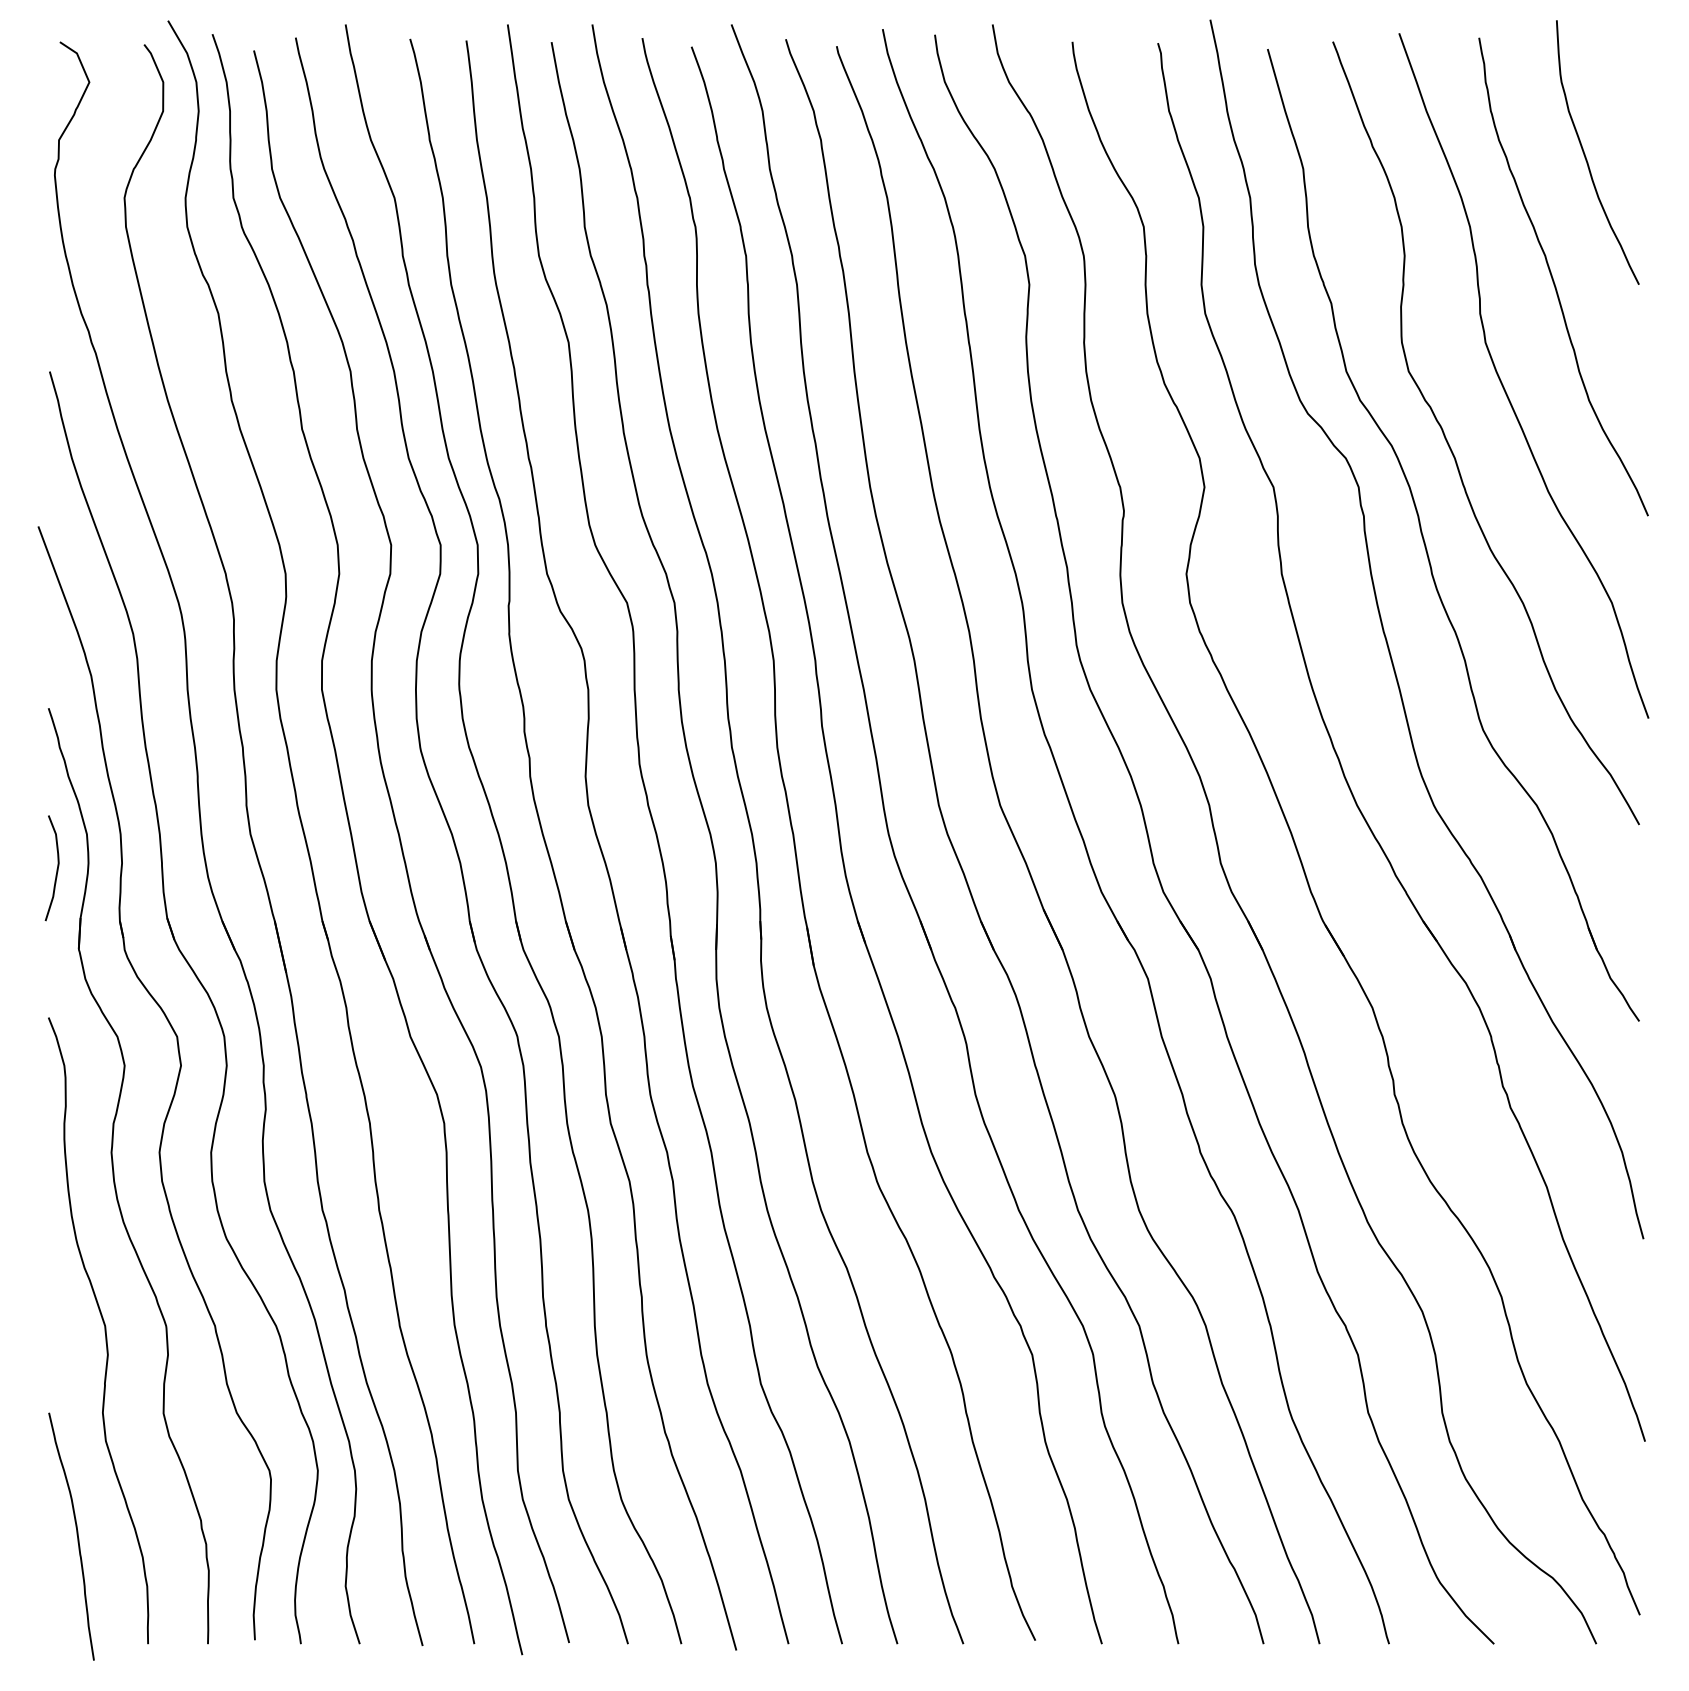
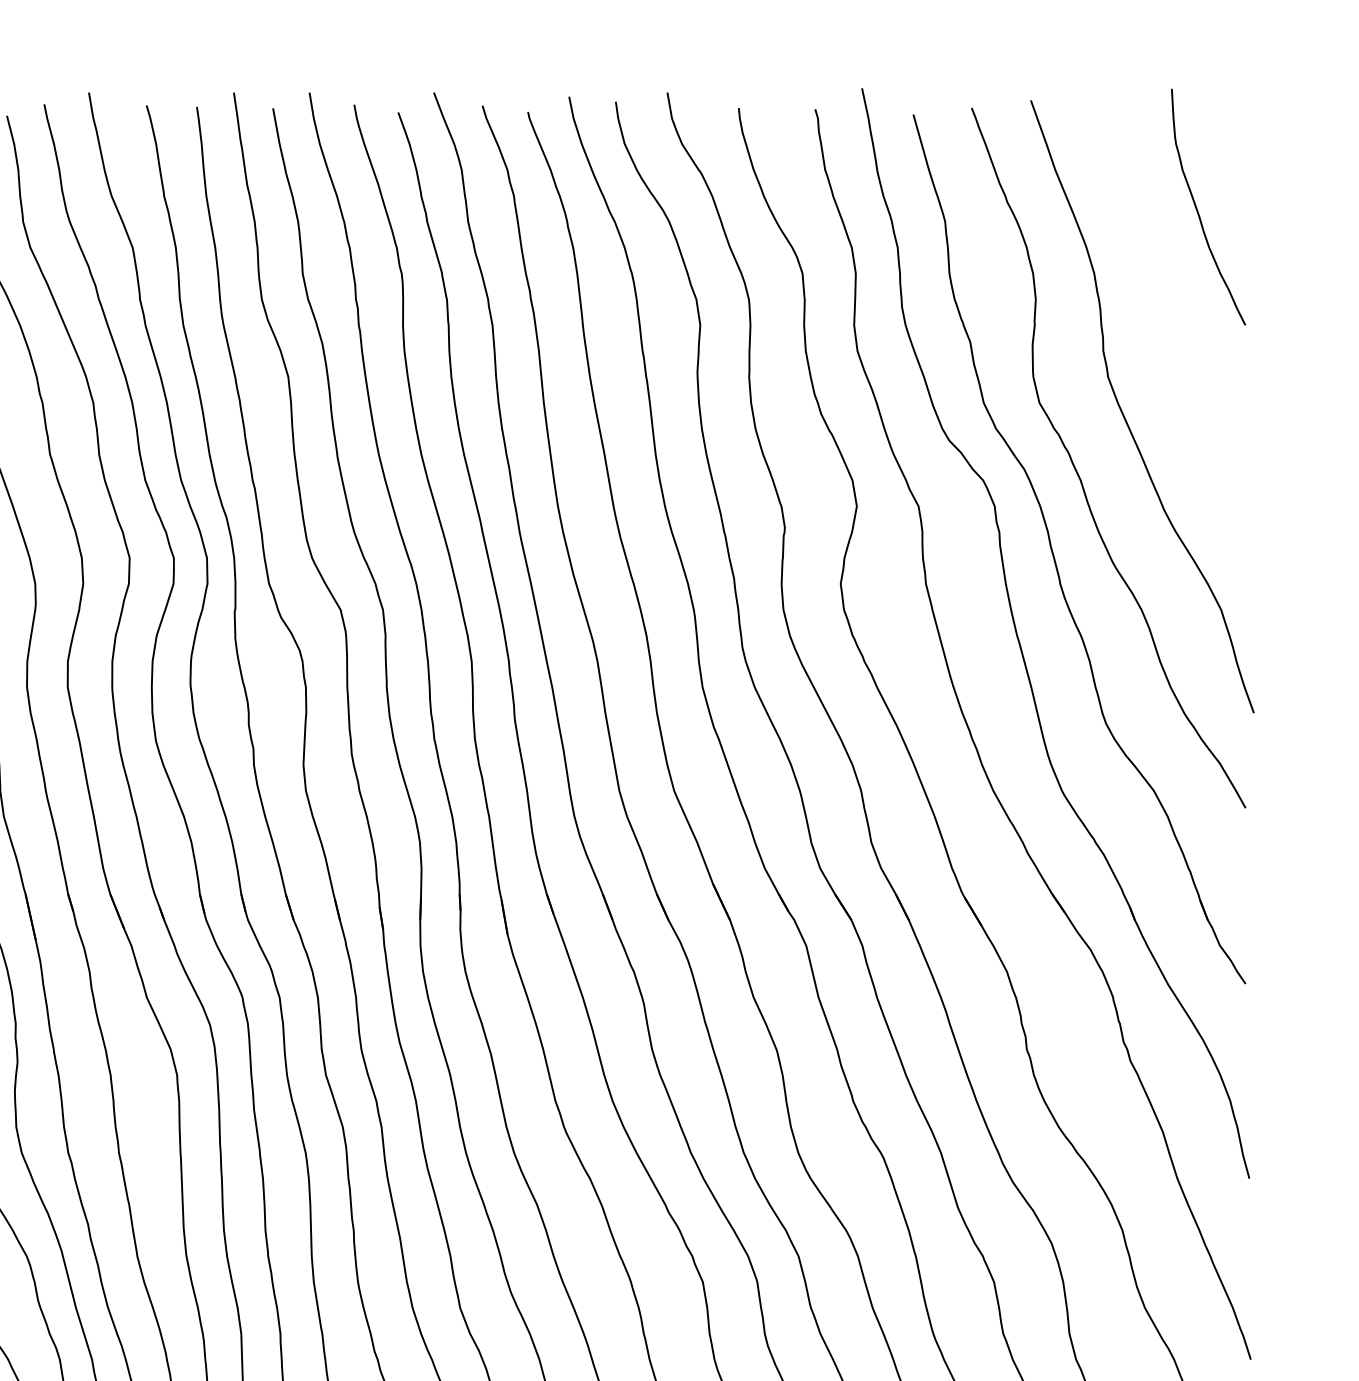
curve: (1554, 280) -> (1169, 321), removed

